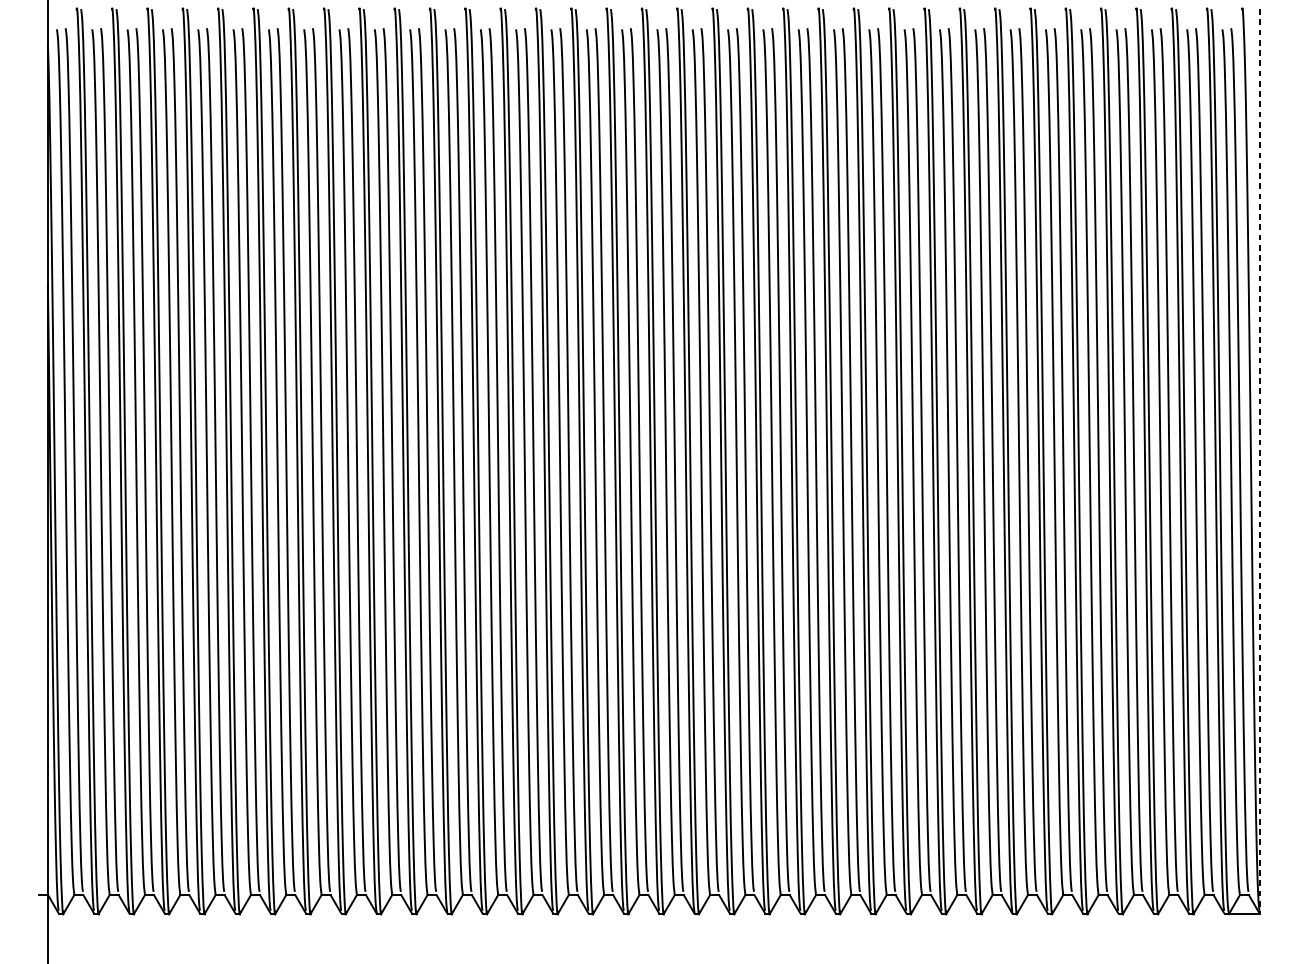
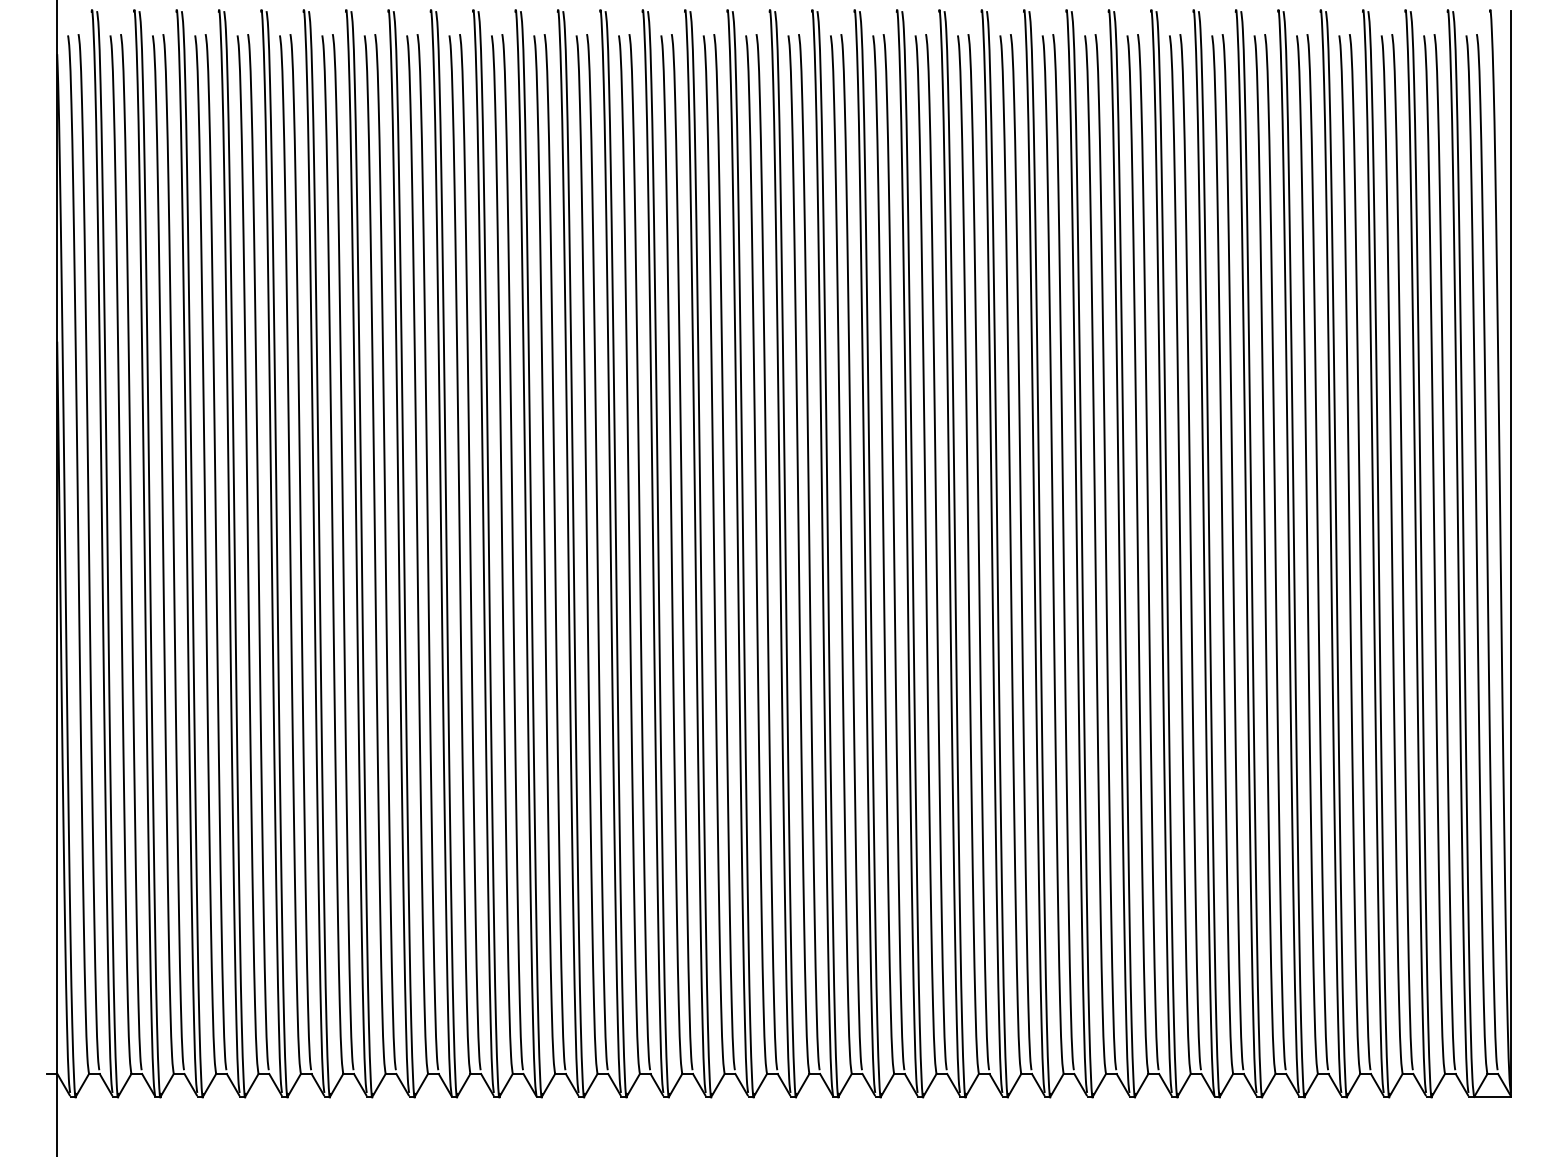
line: (1260, 461) -> (1511, 554), dashed -> solid

